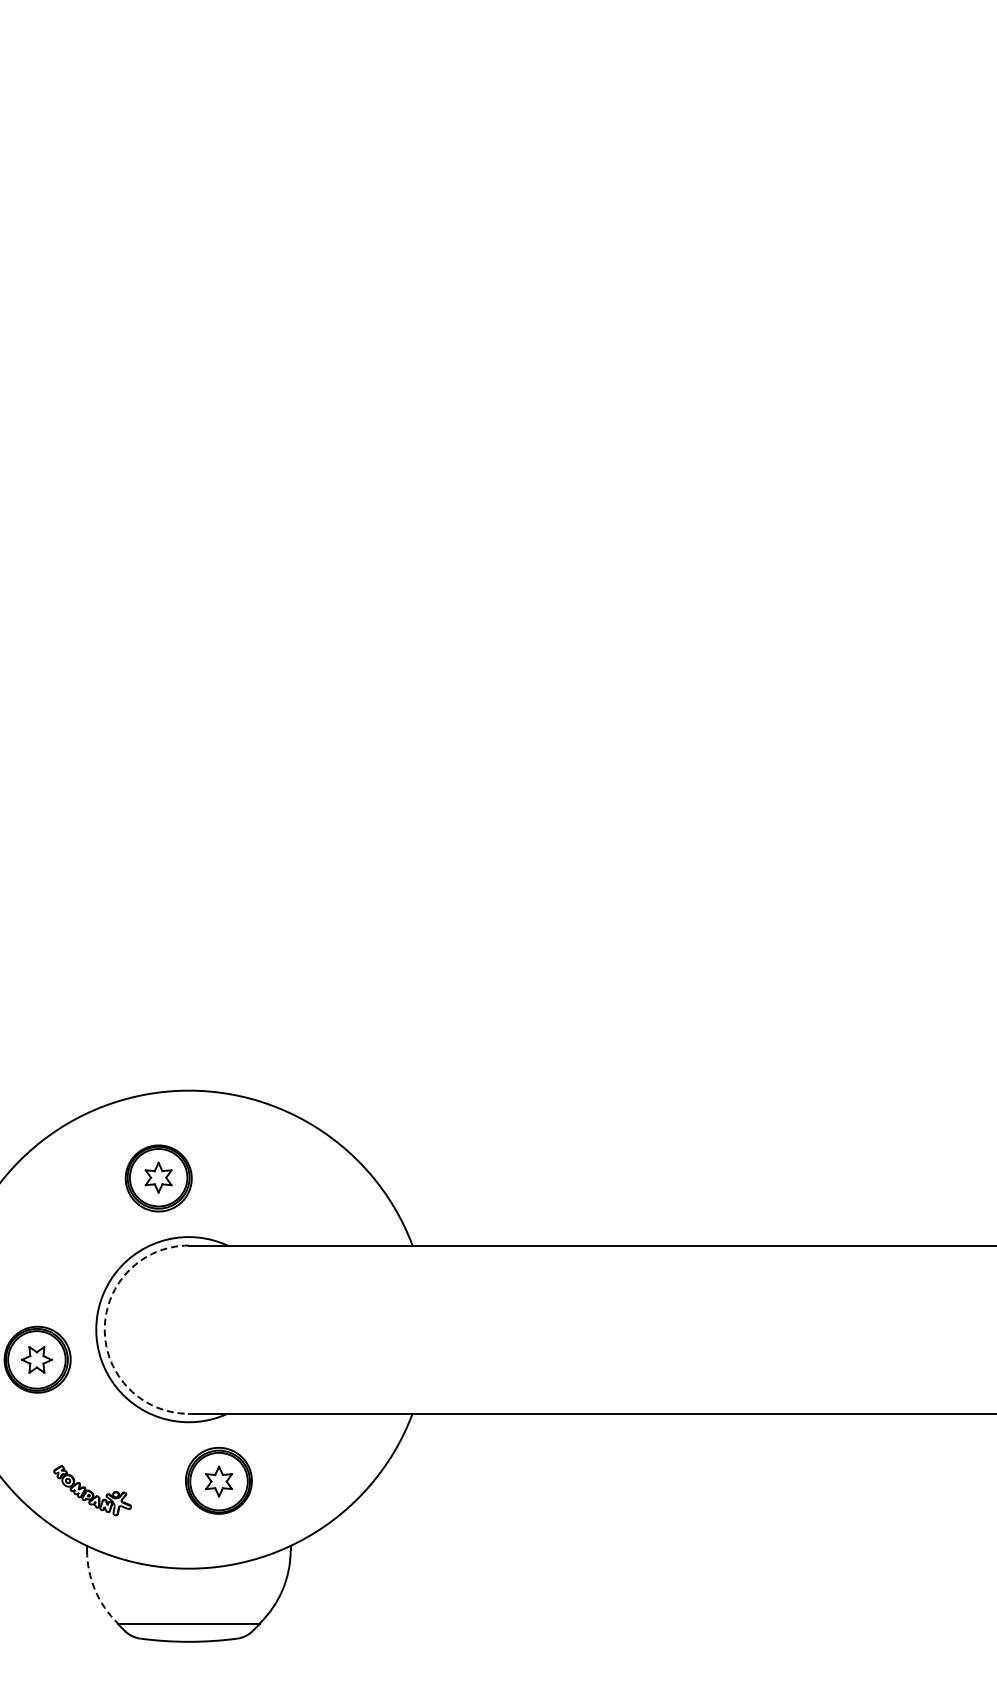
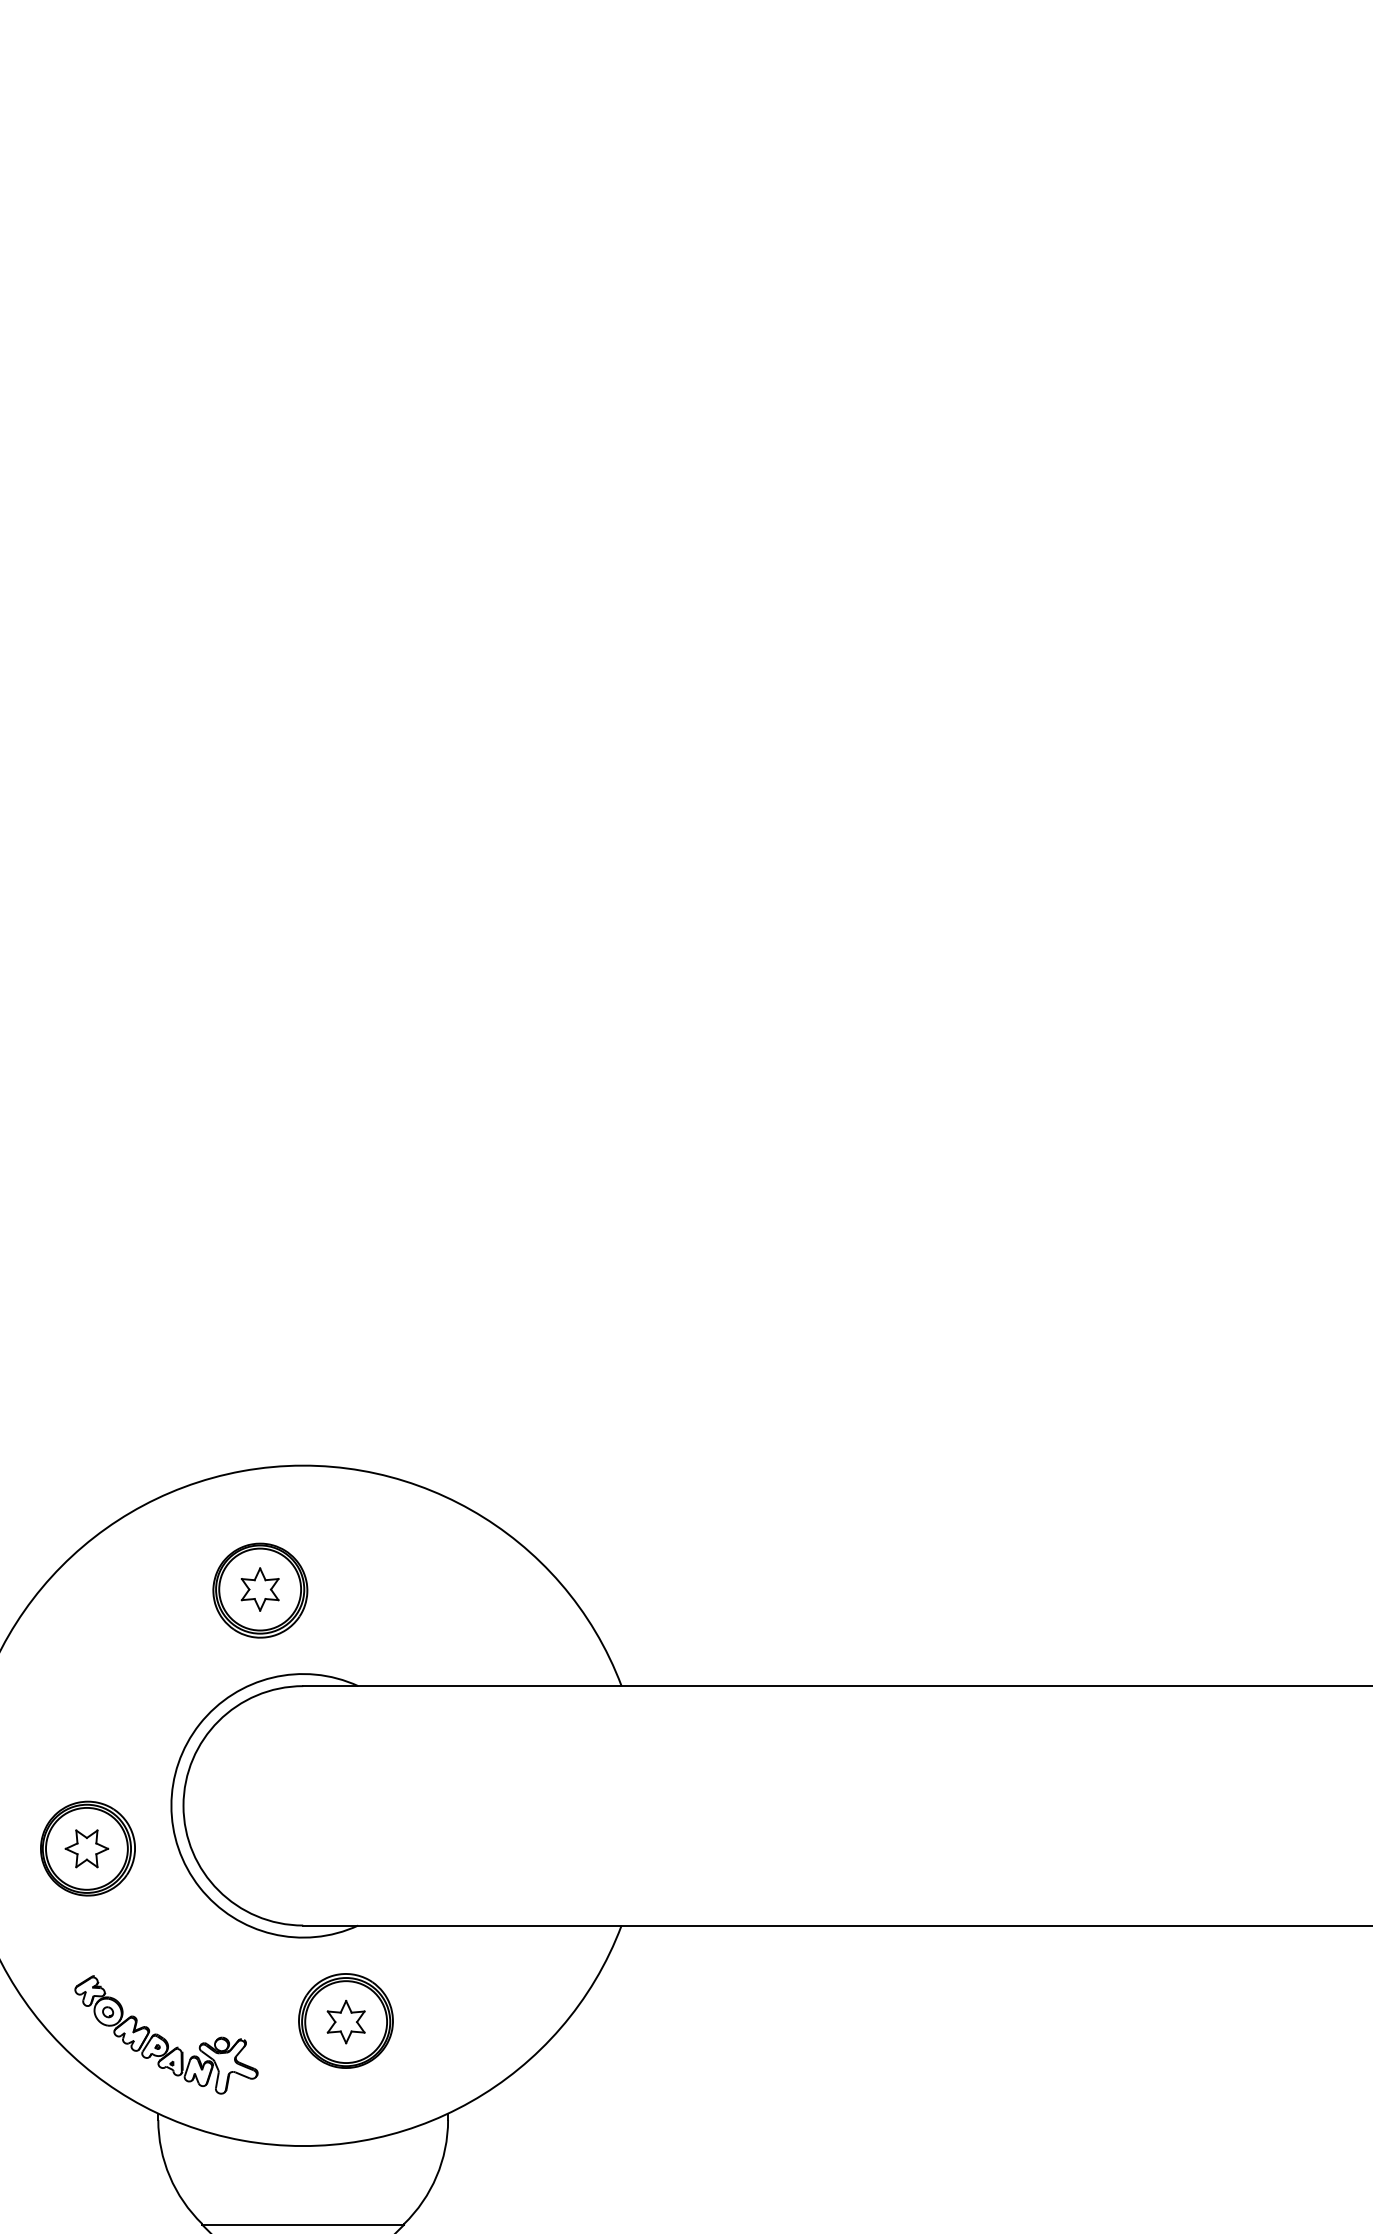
arc: (104, 1329) -> (183, 1805), dashed -> solid
part: (92, 1490) -> (166, 2034), size x1.67
arc: (95, 1590) -> (170, 2177), dashed -> solid

